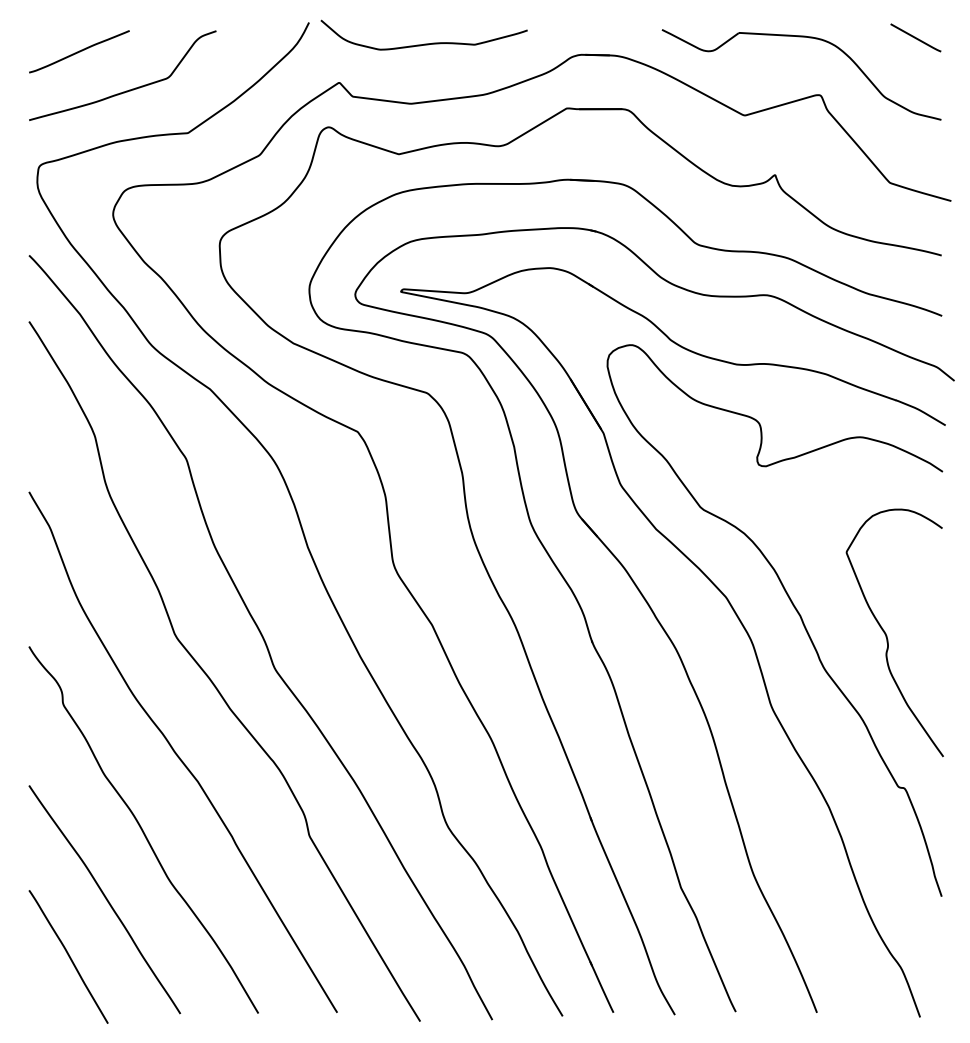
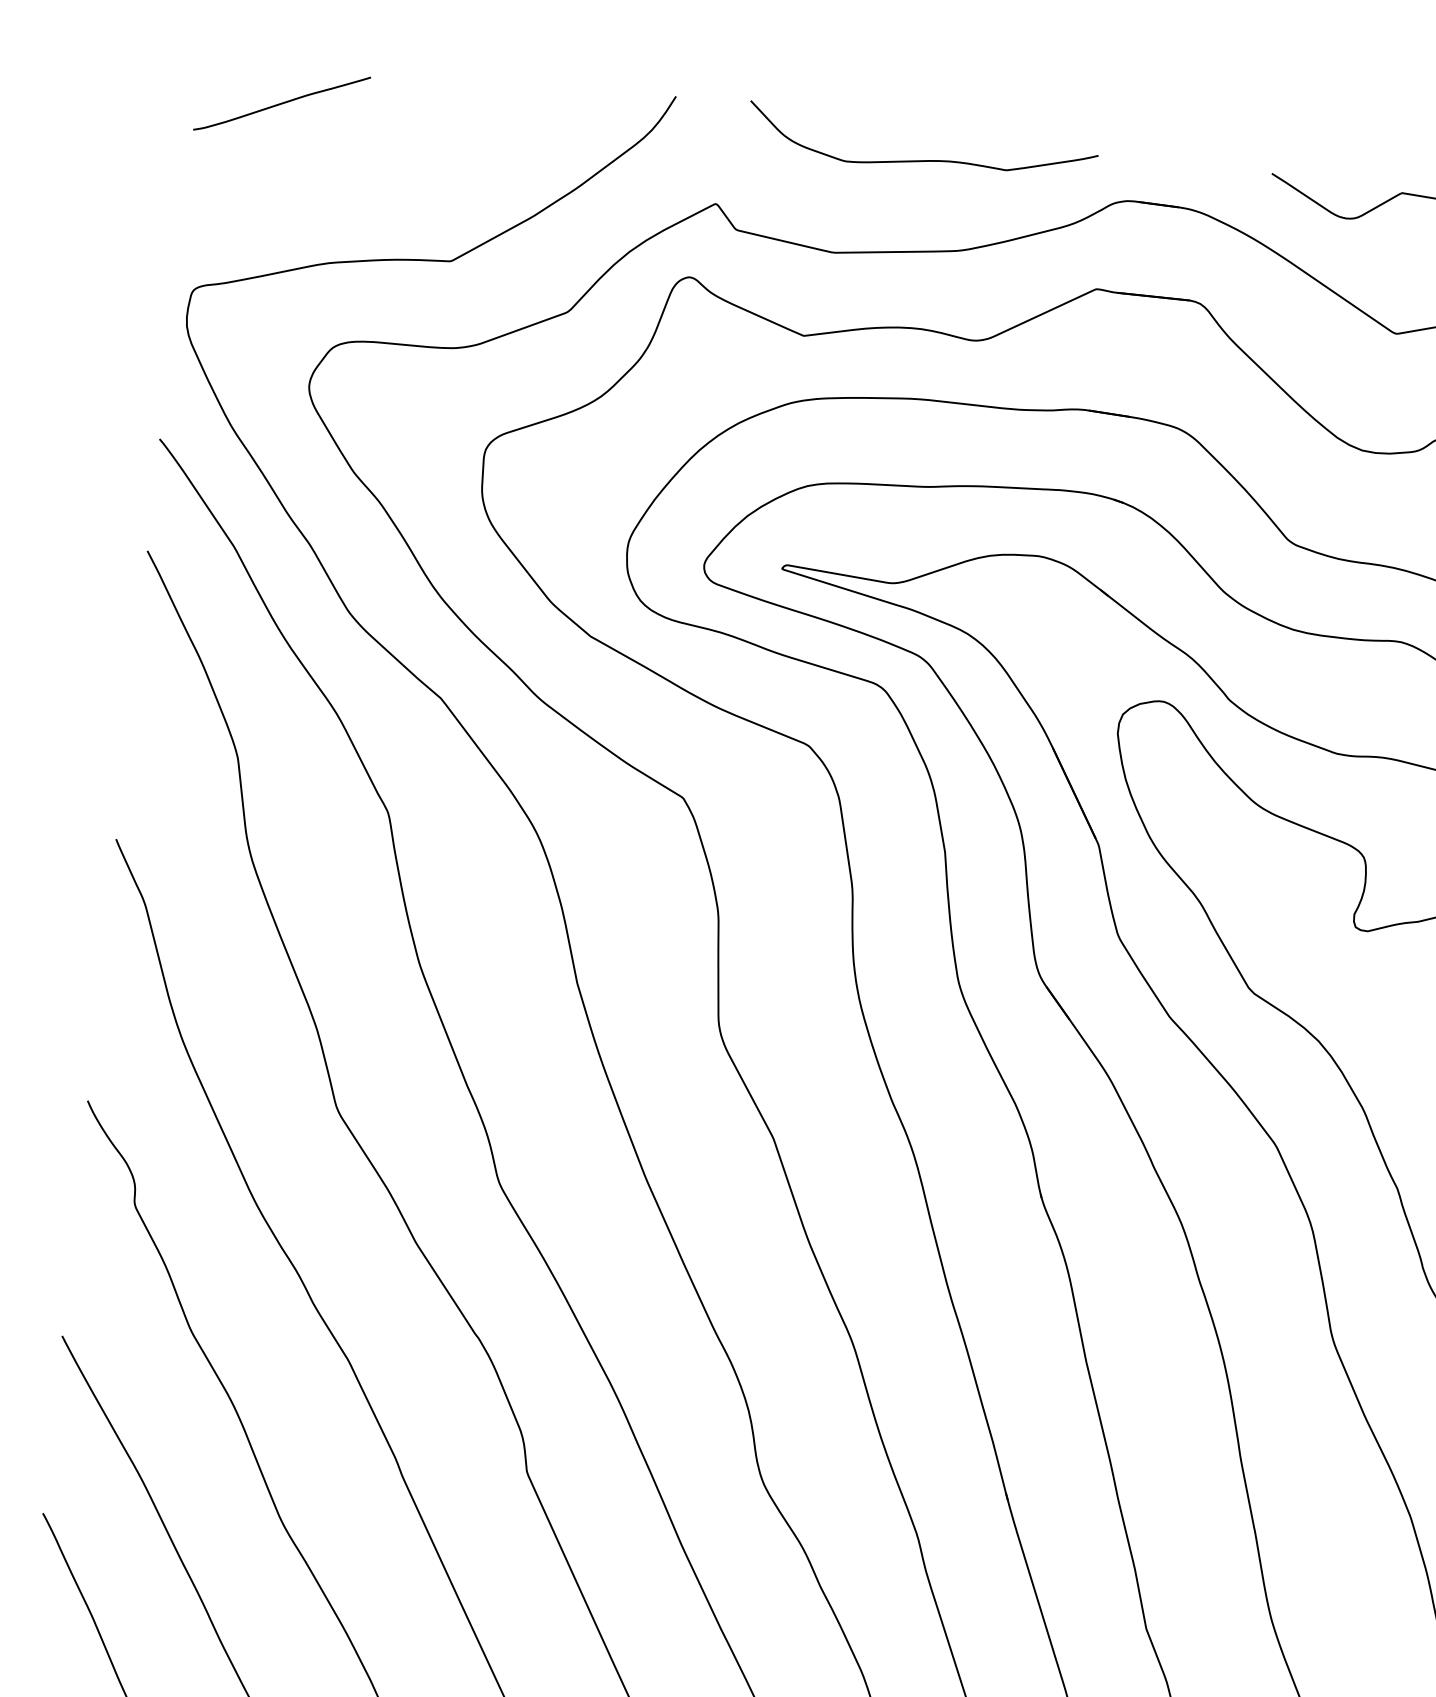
curve: (424, 43) -> (921, 159), moved
curve: (126, 90) -> (354, 177), removed

